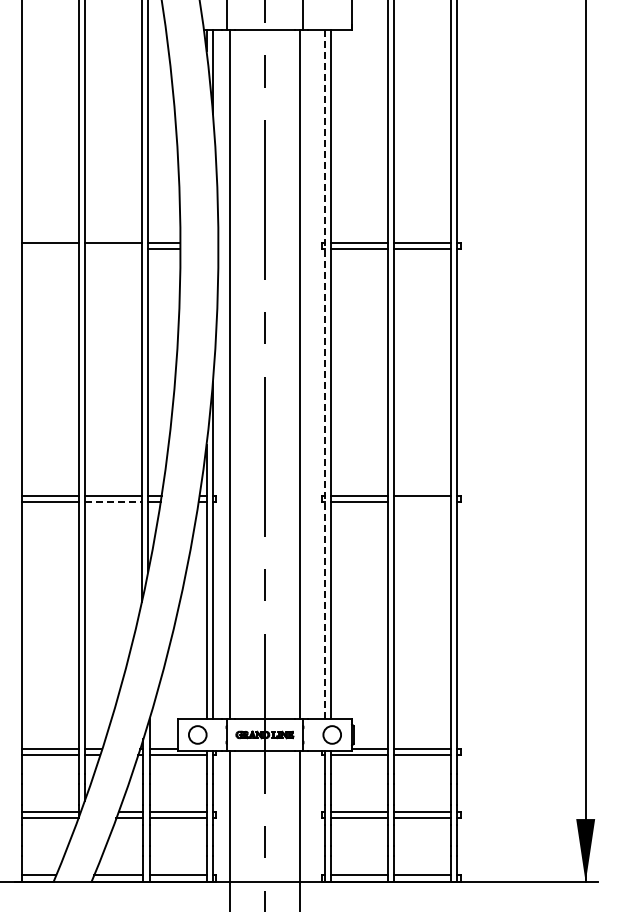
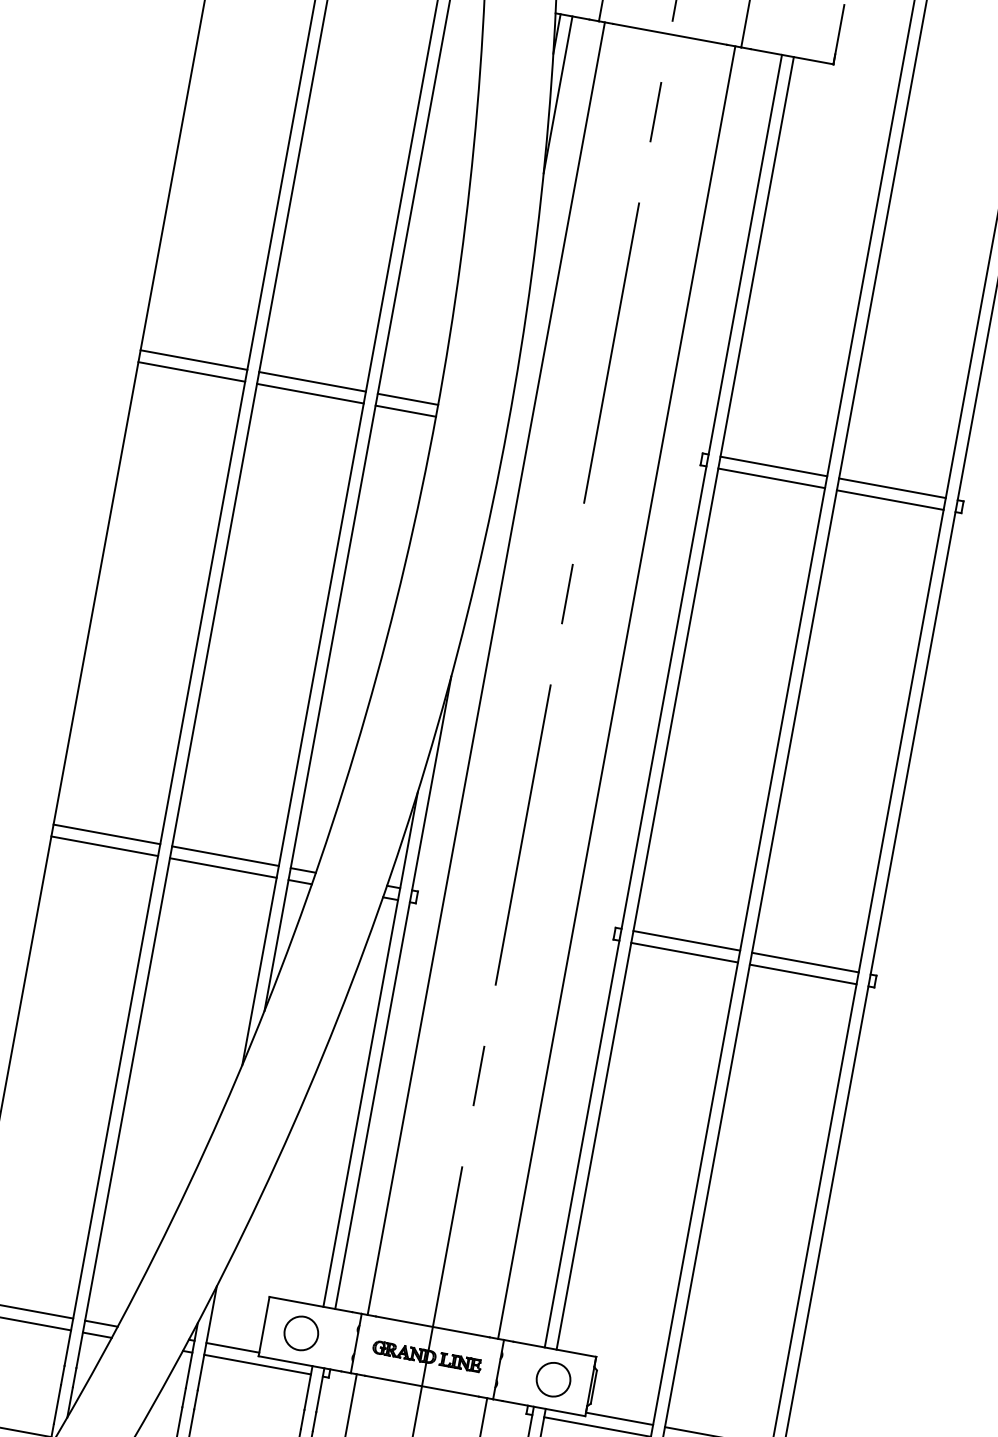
line: (49, 249) -> (190, 371), added
line: (113, 249) -> (310, 393), added
line: (324, 374) -> (663, 700), dashed -> solid
line: (113, 502) -> (223, 868), dashed -> solid
line: (422, 502) -> (802, 974), added

